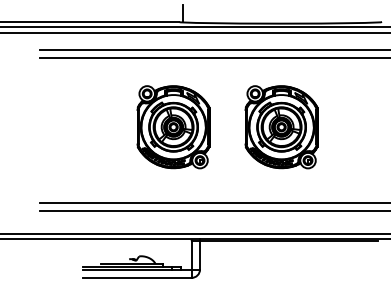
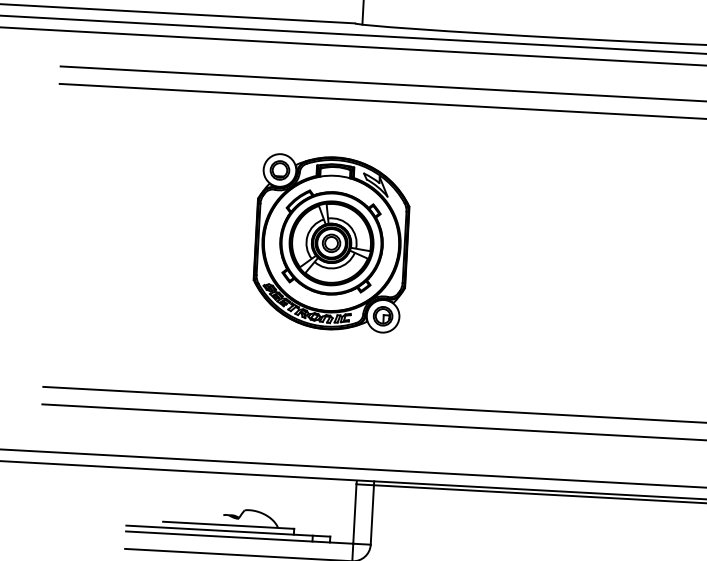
part: (281, 127) -> (557, 256), removed

